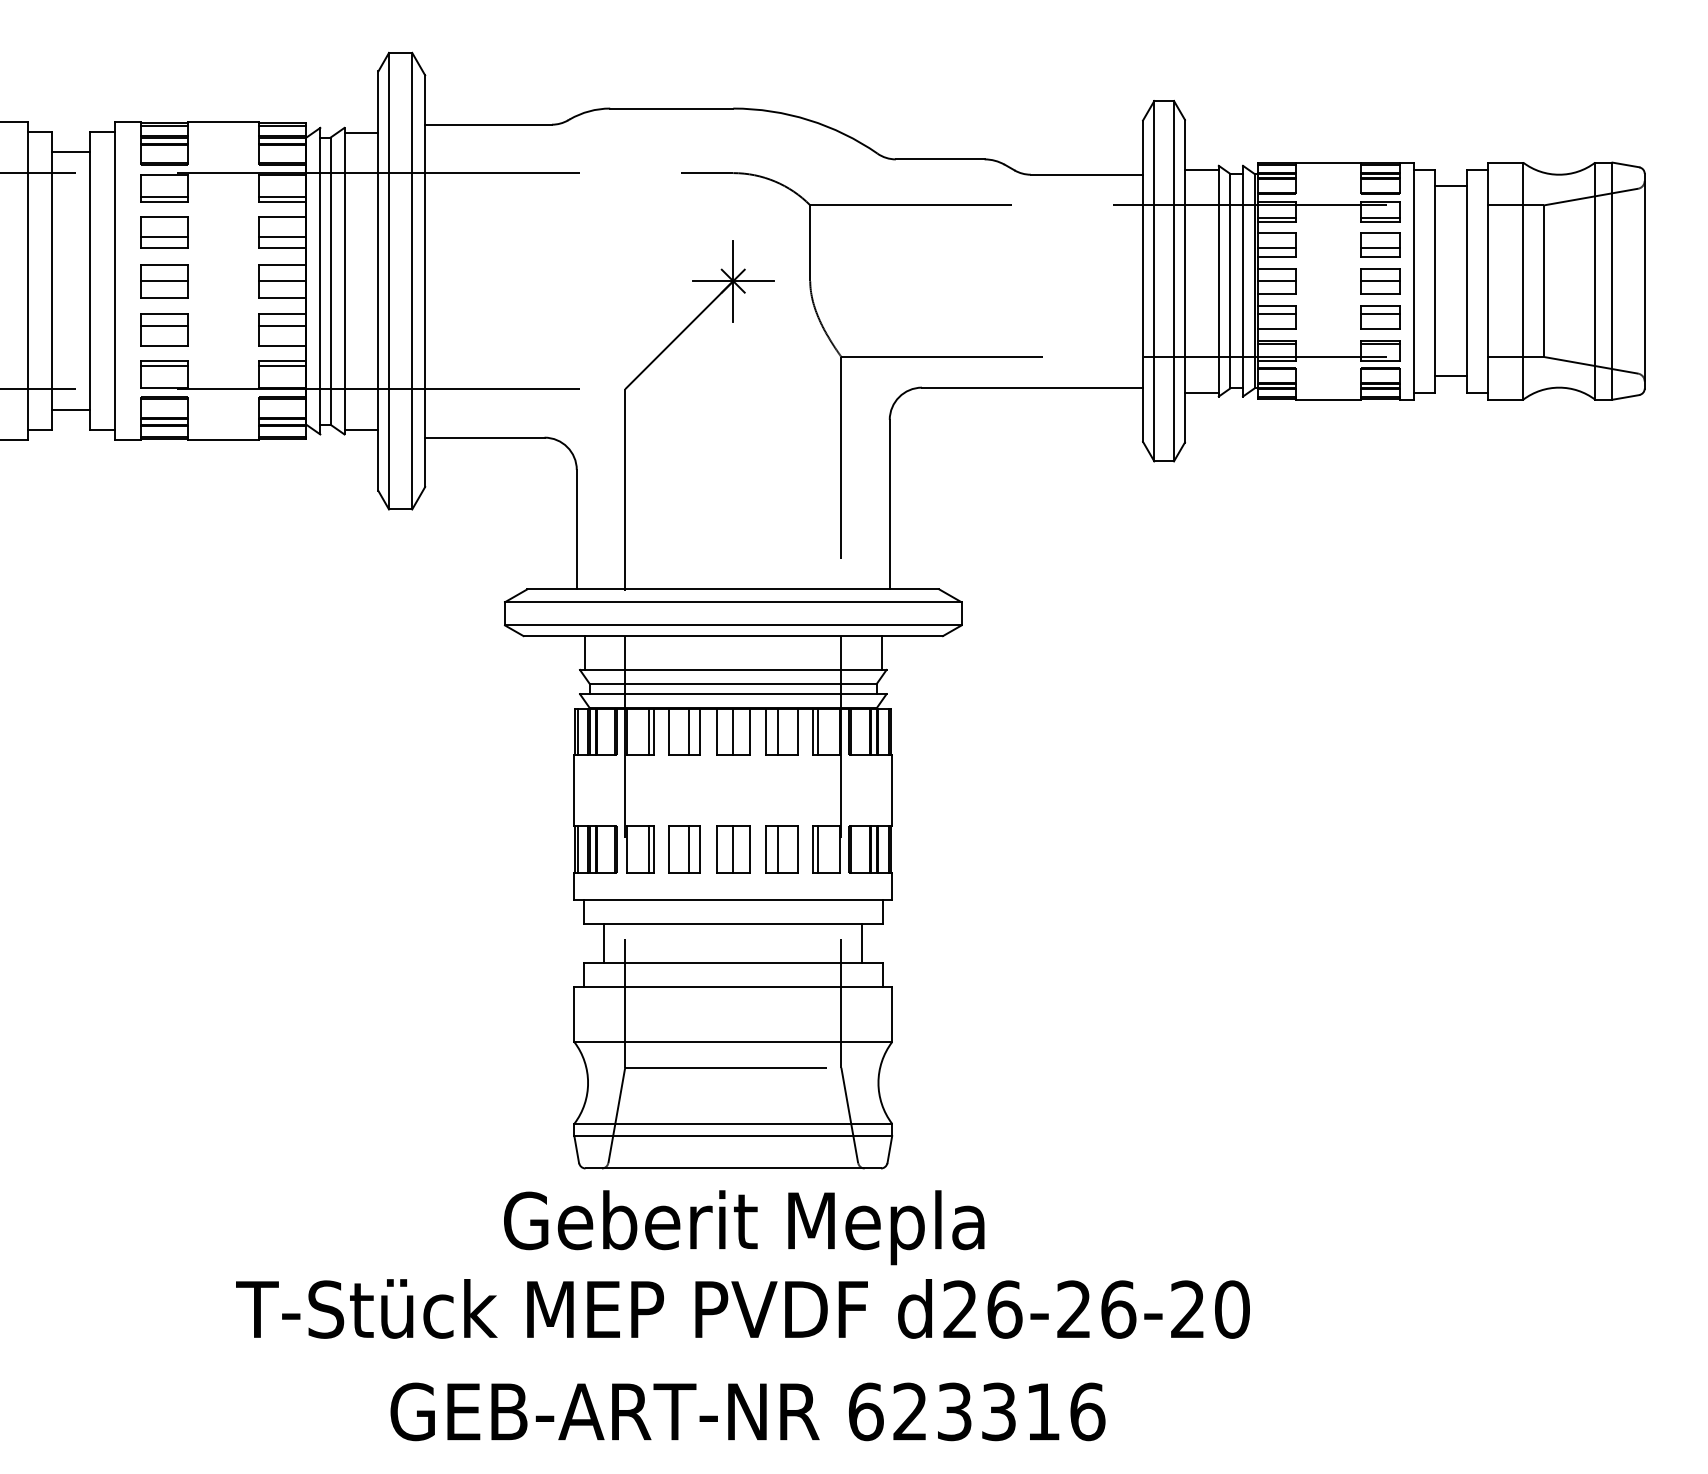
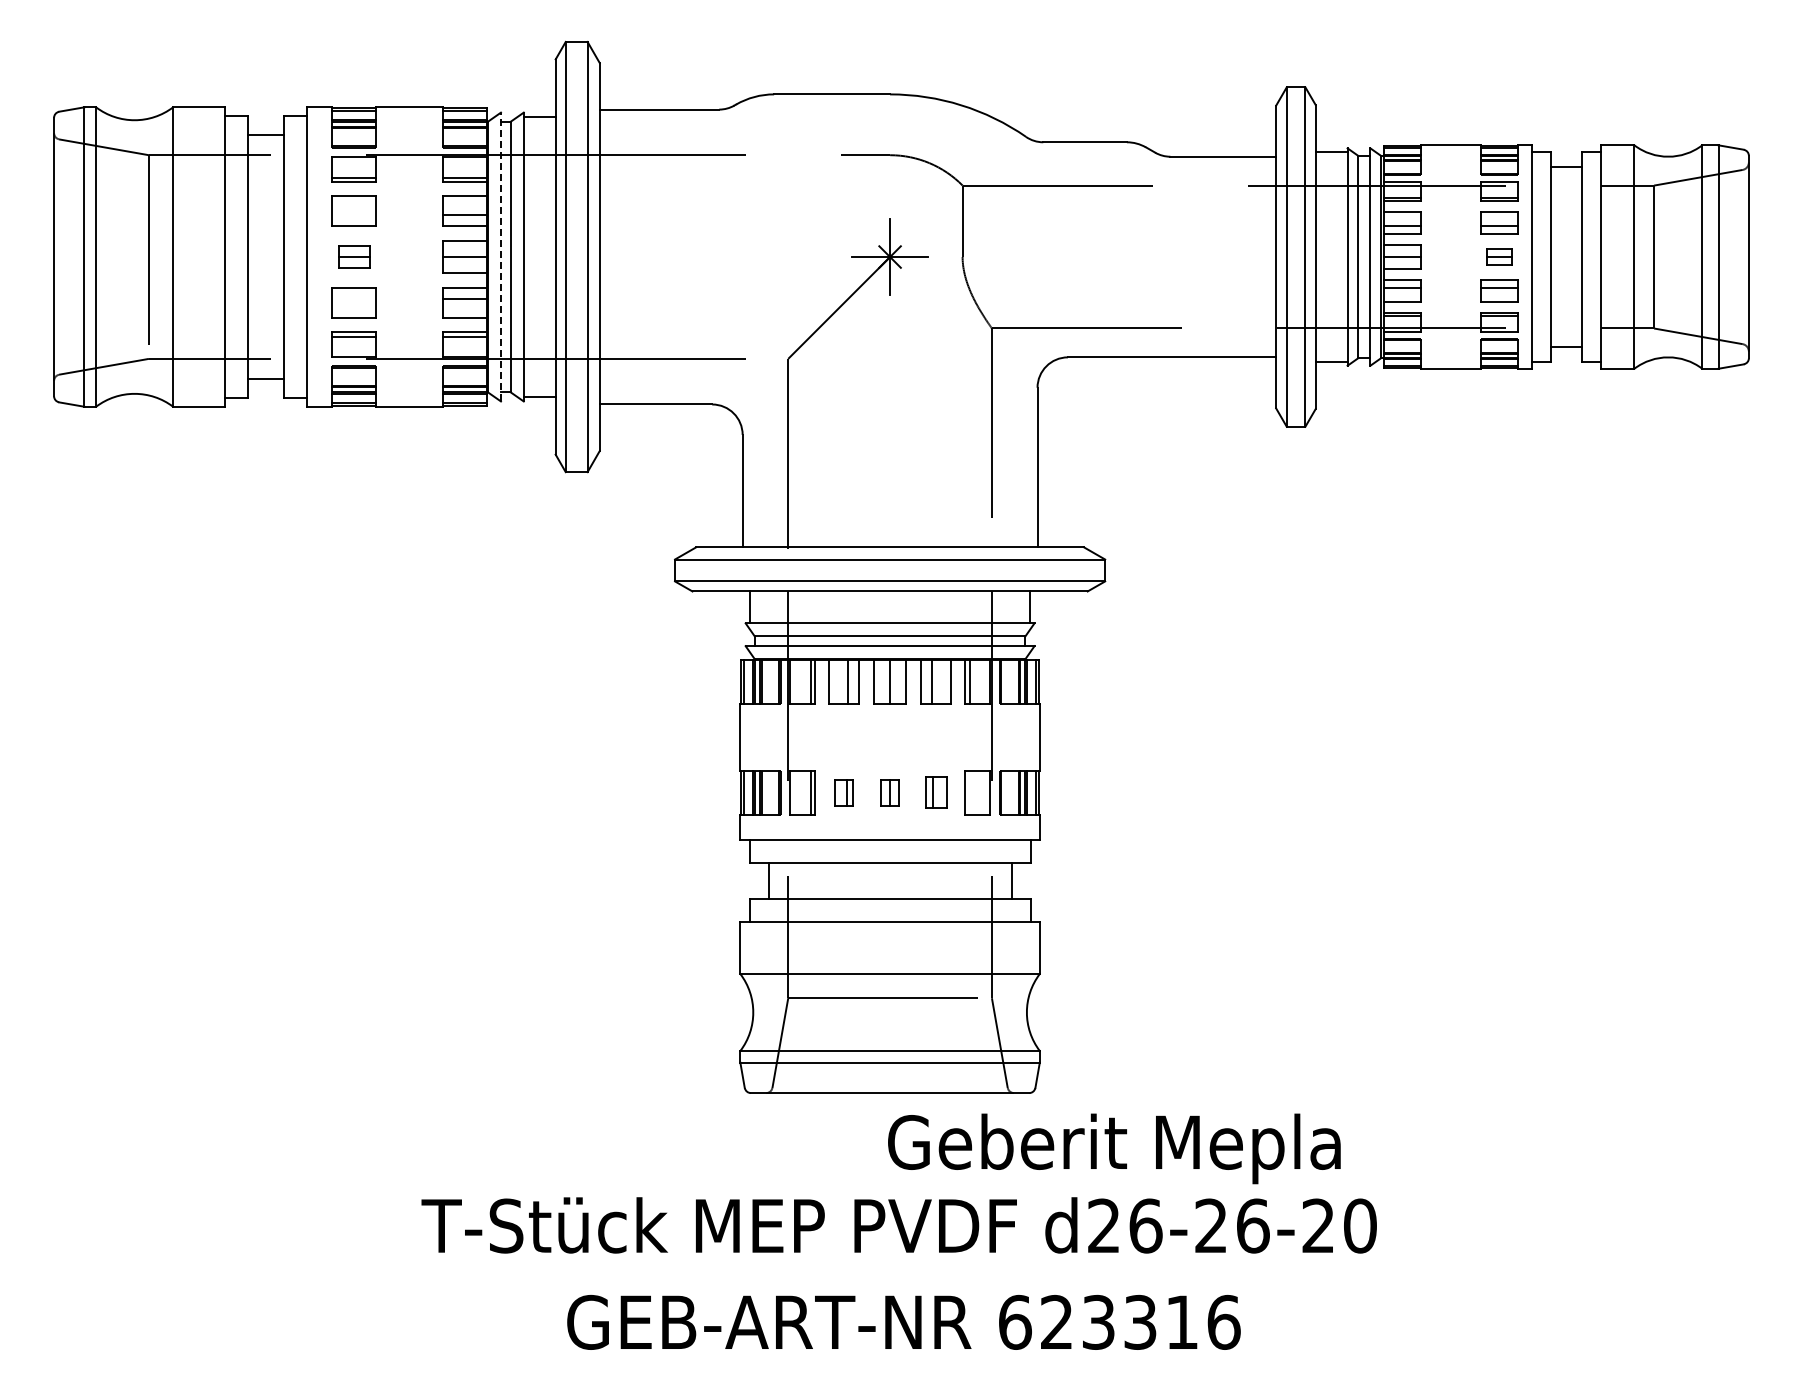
line: (164, 237) -> (354, 215), removed
part: (163, 280) -> (353, 256), size x0.7
line: (319, 280) -> (500, 256), solid -> dashed
part: (1380, 280) -> (1499, 256), size x0.7
line: (164, 325) -> (354, 298), removed
part: (683, 849) -> (843, 792), size x0.6
part: (732, 849) -> (889, 792), size x0.6
part: (781, 849) -> (935, 792), size x0.7
line: (817, 849) -> (969, 792), removed
text: (744, 1227) -> (1114, 1148), moved

